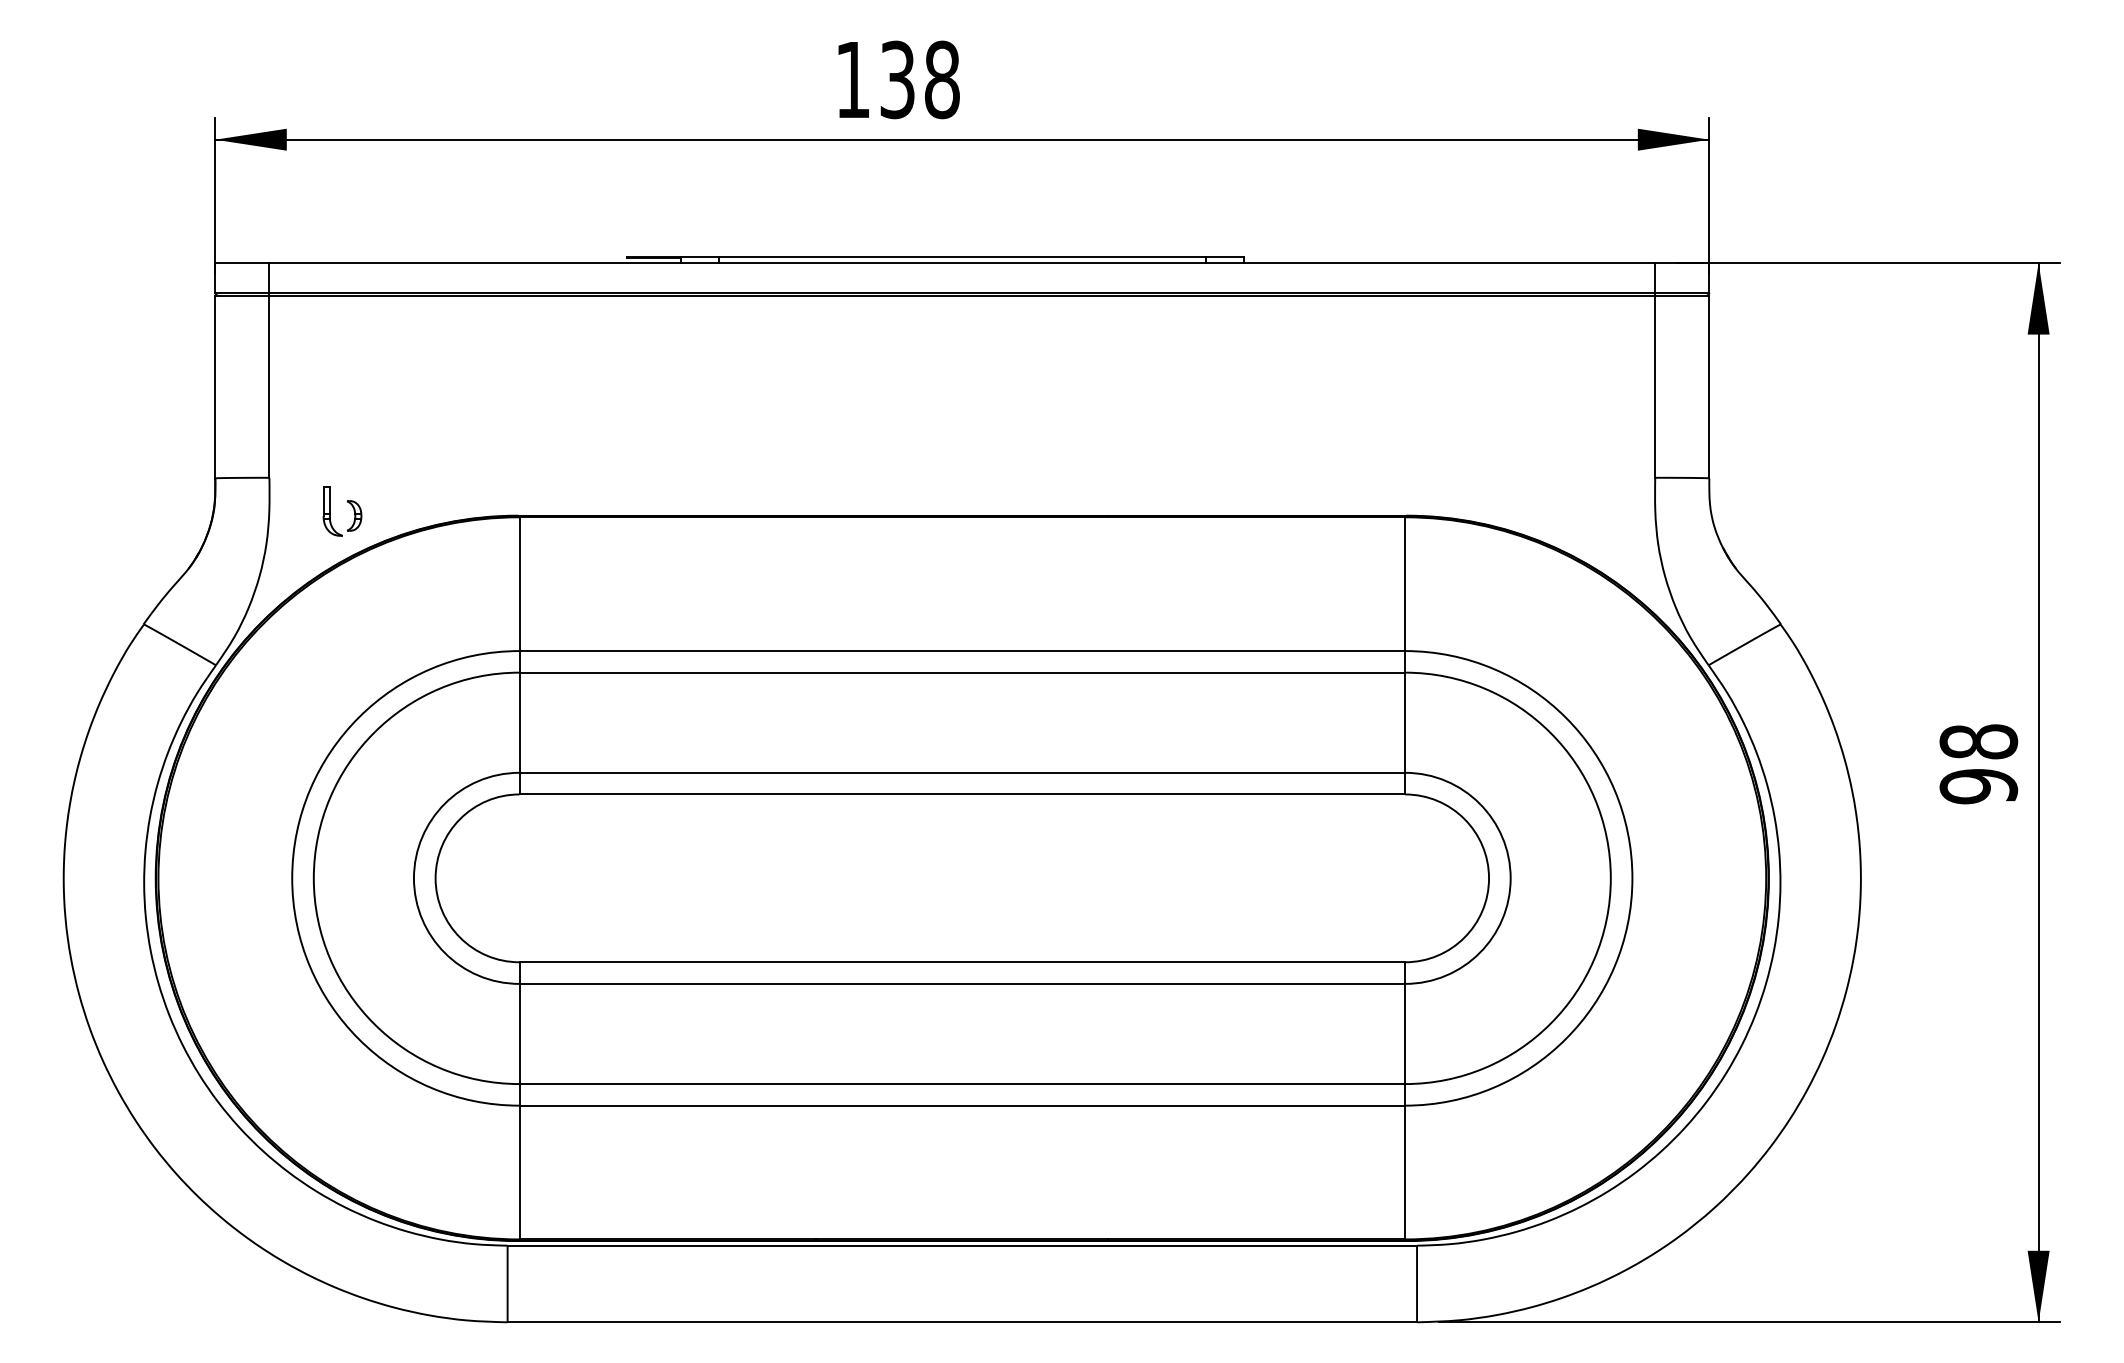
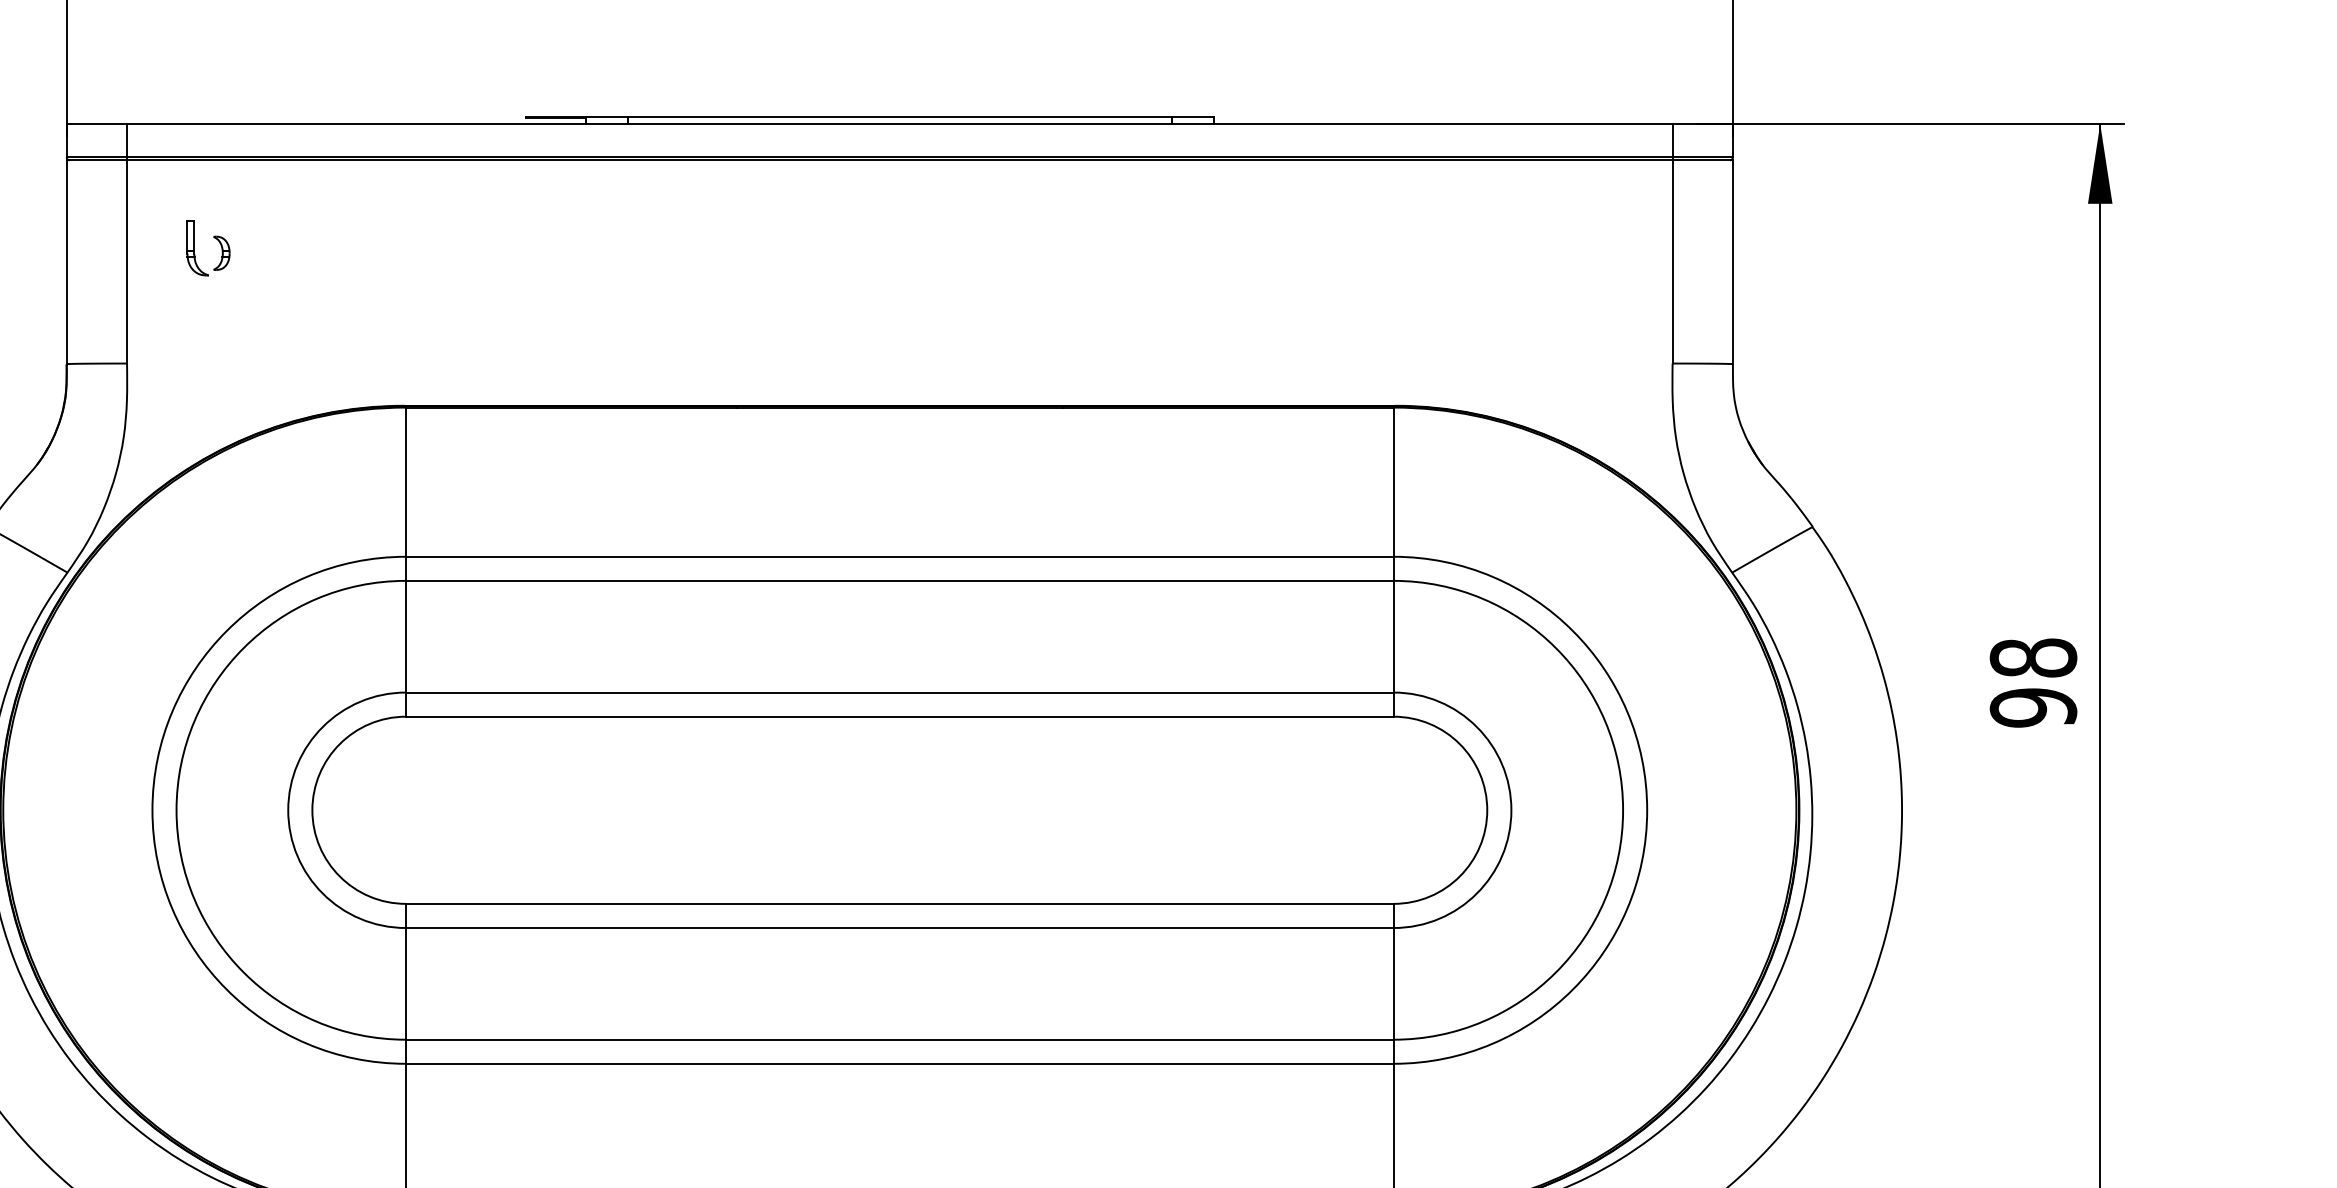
part: (348, 503) -> (215, 239), moved

